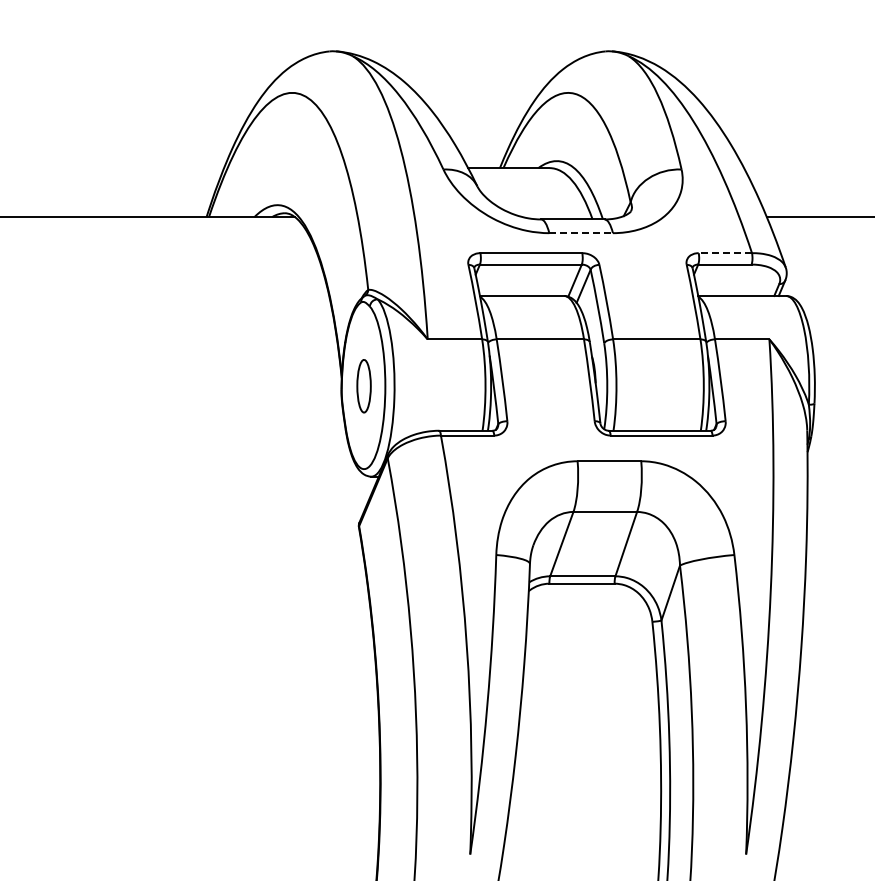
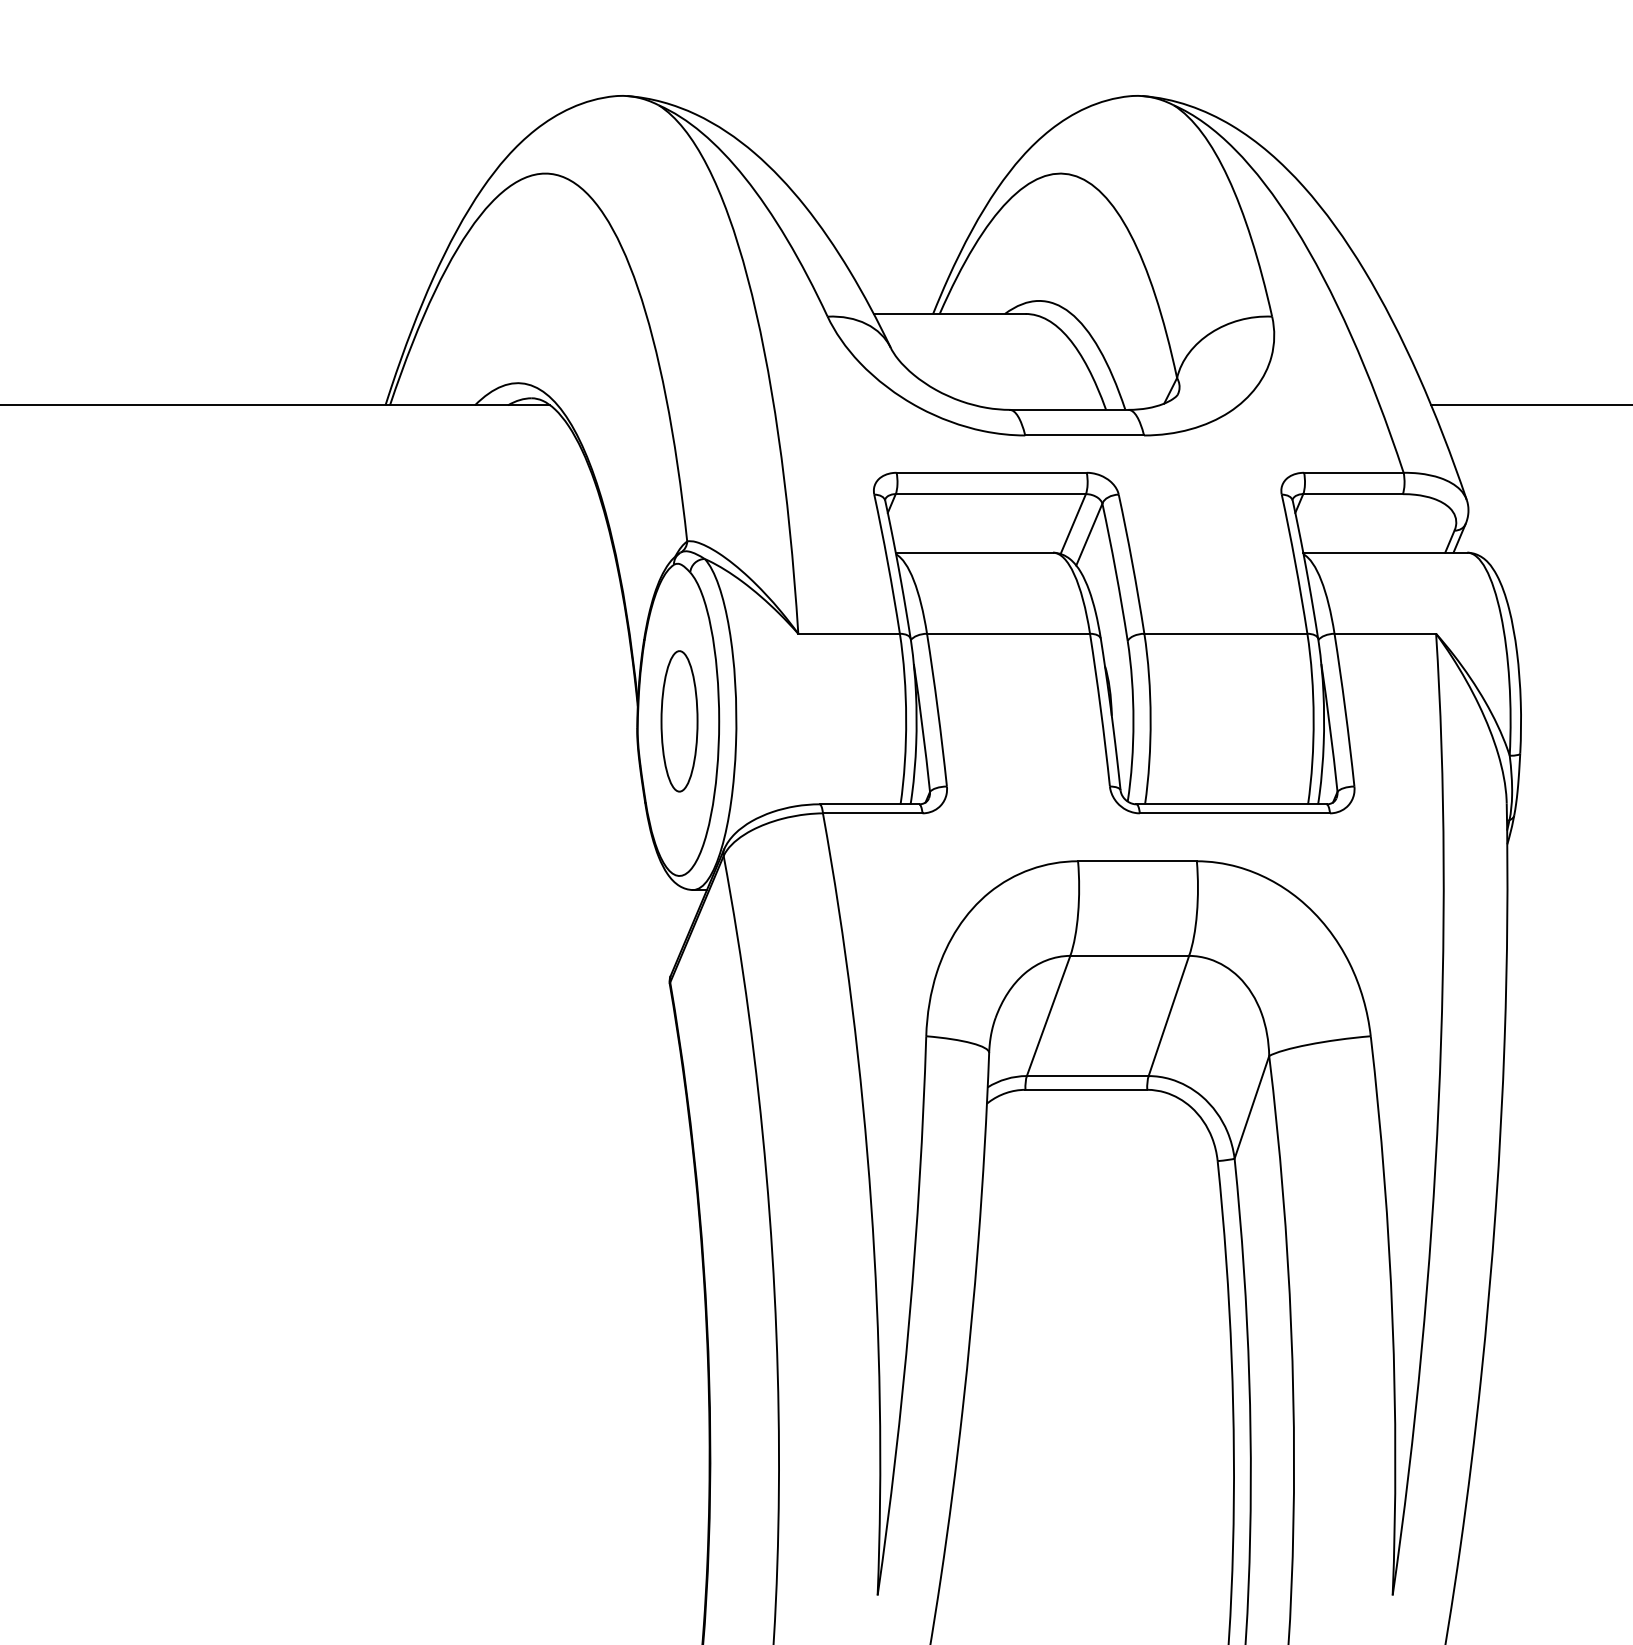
line: (581, 233) -> (1085, 436), dashed -> solid
line: (725, 253) -> (1354, 473), dashed -> solid
part: (363, 385) -> (678, 719), size x1.43

